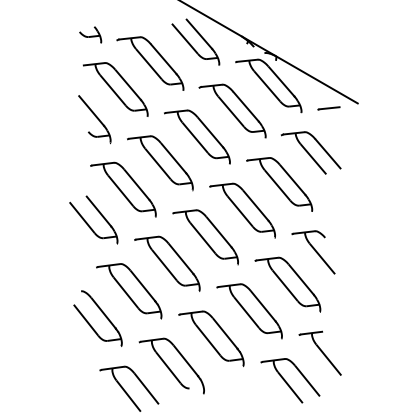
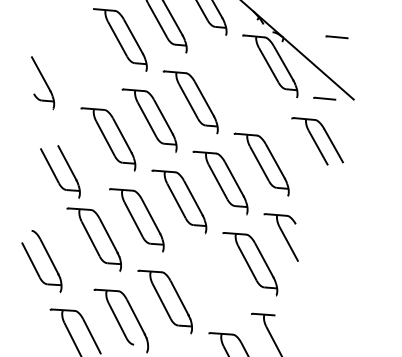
line: (328, 45) -> (336, 37), added
part: (232, 110) -> (230, 82), removed
part: (94, 119) -> (42, 83), moved
part: (310, 152) -> (316, 140), moved
part: (88, 223) -> (54, 172), moved
part: (249, 311) -> (207, 281), removed
part: (102, 313) -> (48, 256), moved

